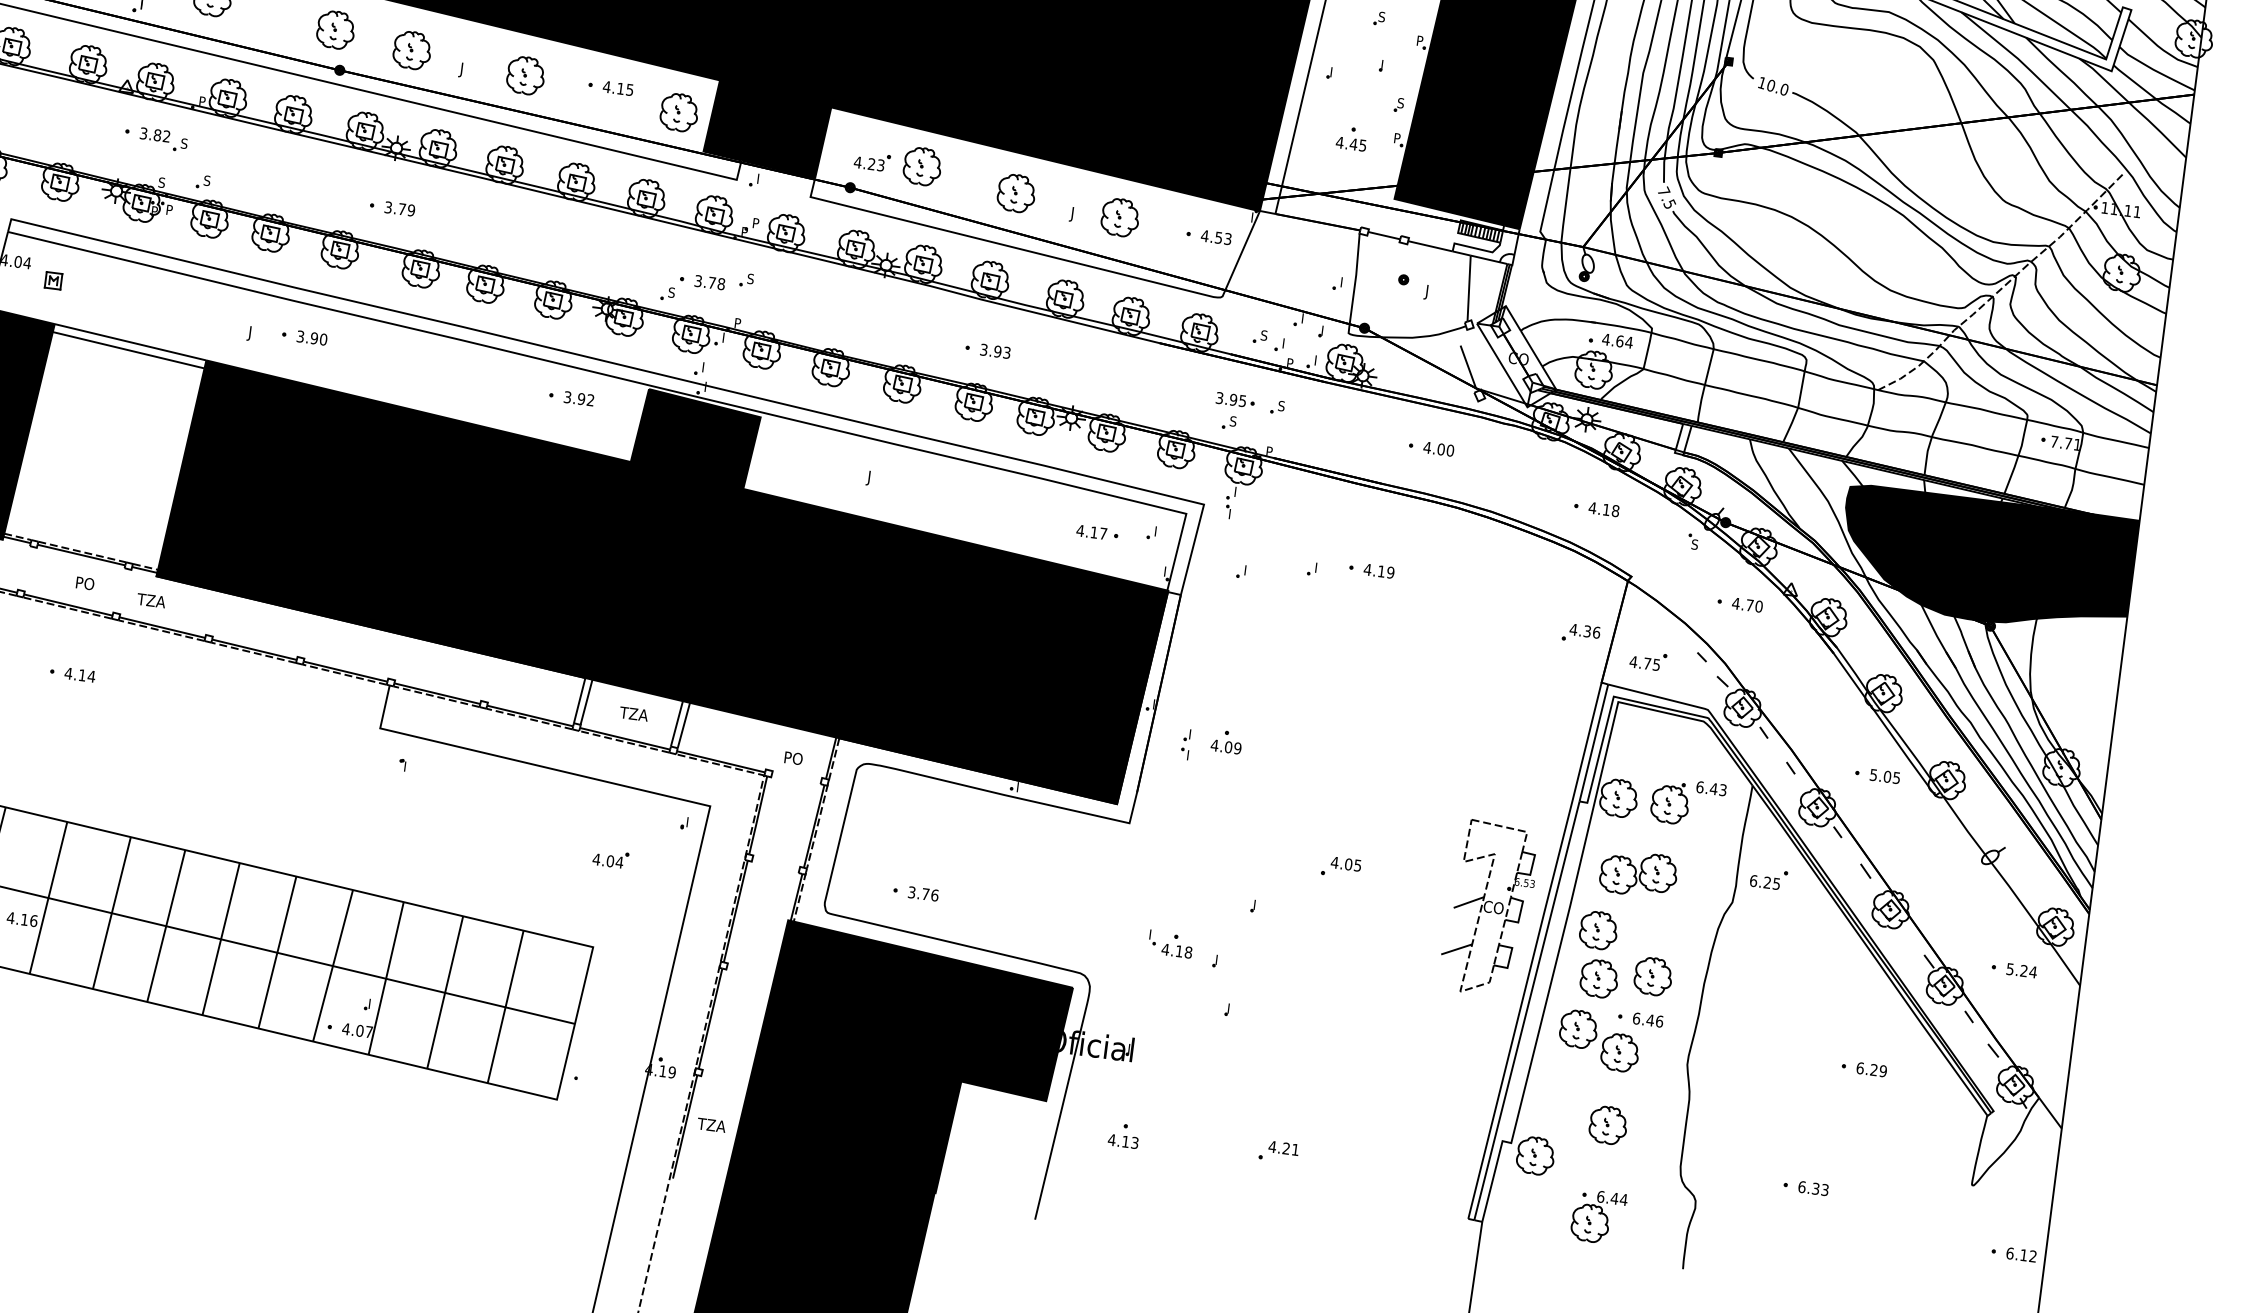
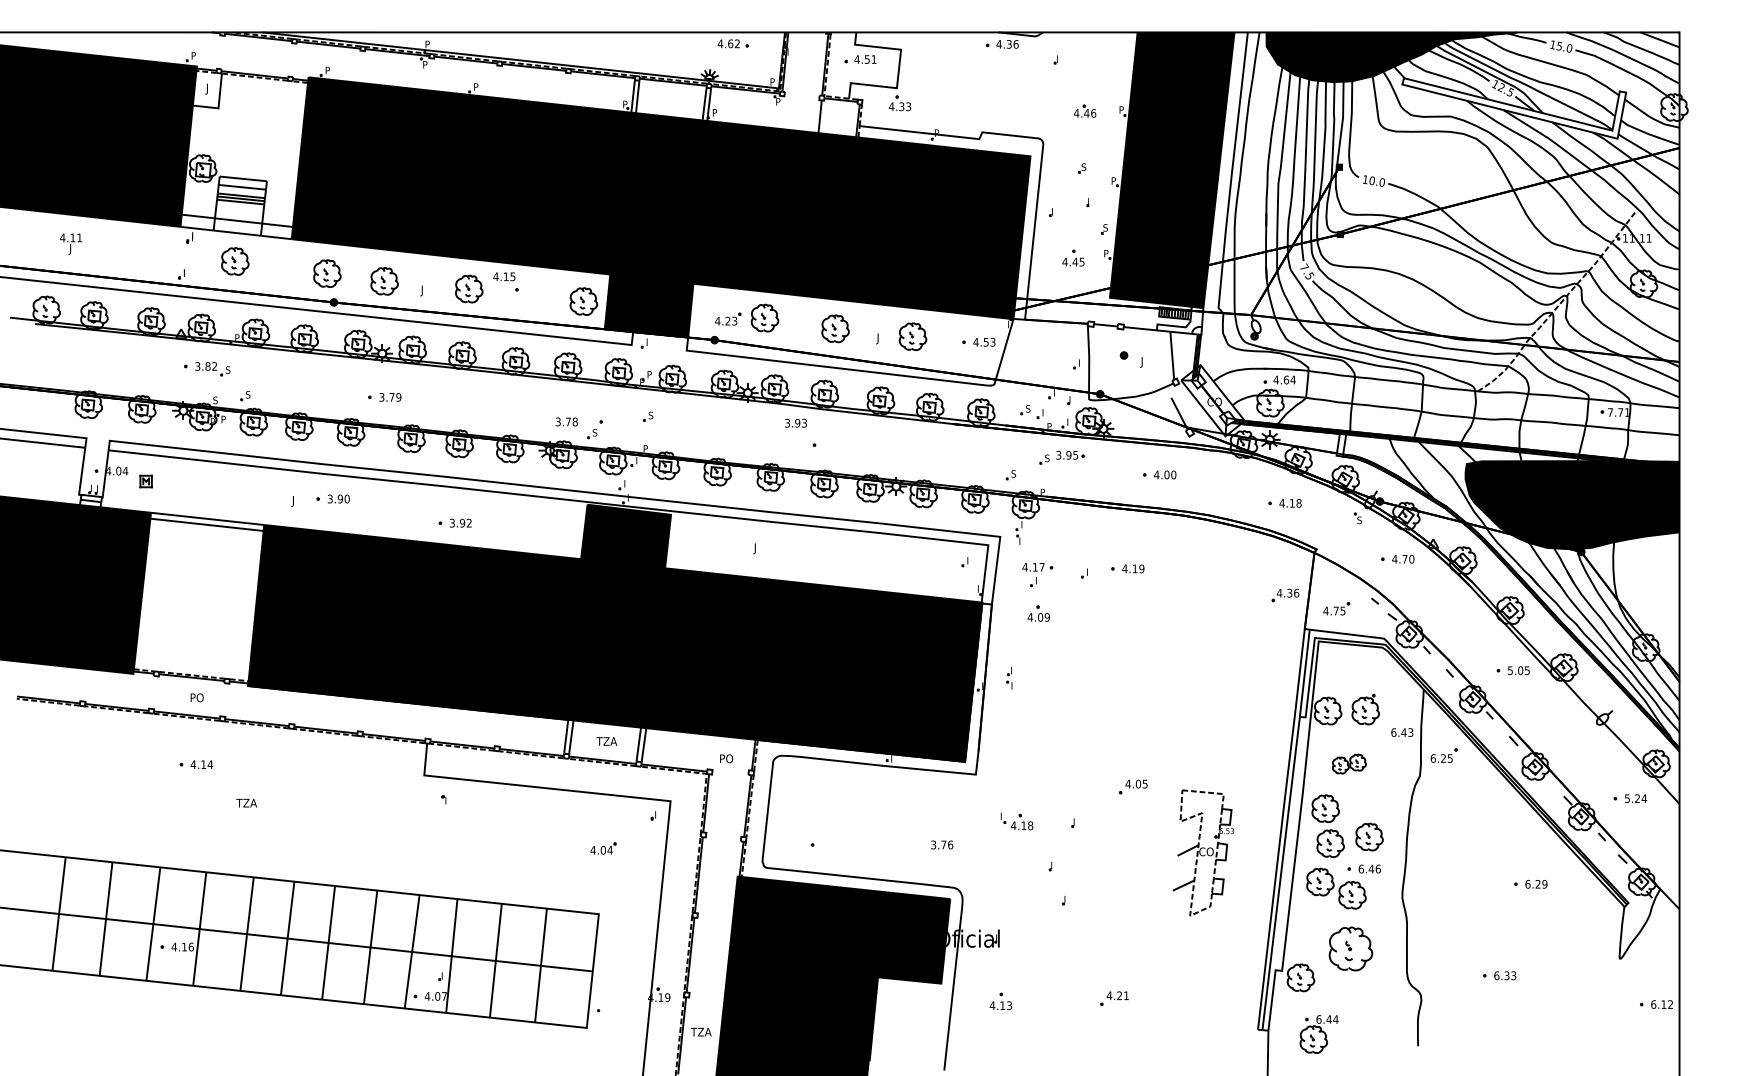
text: (618, 88) -> (504, 276), moved
text: (709, 281) -> (566, 421), moved
text: (994, 350) -> (795, 422), moved
part: (570, 396) -> (454, 522), moved
part: (1235, 399) -> (1070, 454), moved
part: (1097, 533) -> (1037, 567), moved
text: (151, 599) -> (246, 802), moved
part: (1226, 741) -> (1038, 613), moved
part: (1185, 744) -> (1009, 678), moved
text: (1711, 788) -> (1402, 732), moved
part: (1638, 873) -> (1349, 763), size x0.6
text: (923, 893) -> (942, 844), moved
part: (1488, 907) -> (1202, 852), moved
part: (1170, 944) -> (1016, 821), moved
part: (1608, 1124) -> (1350, 948), size x1.6
part: (1597, 1217) -> (1318, 1034), moved

